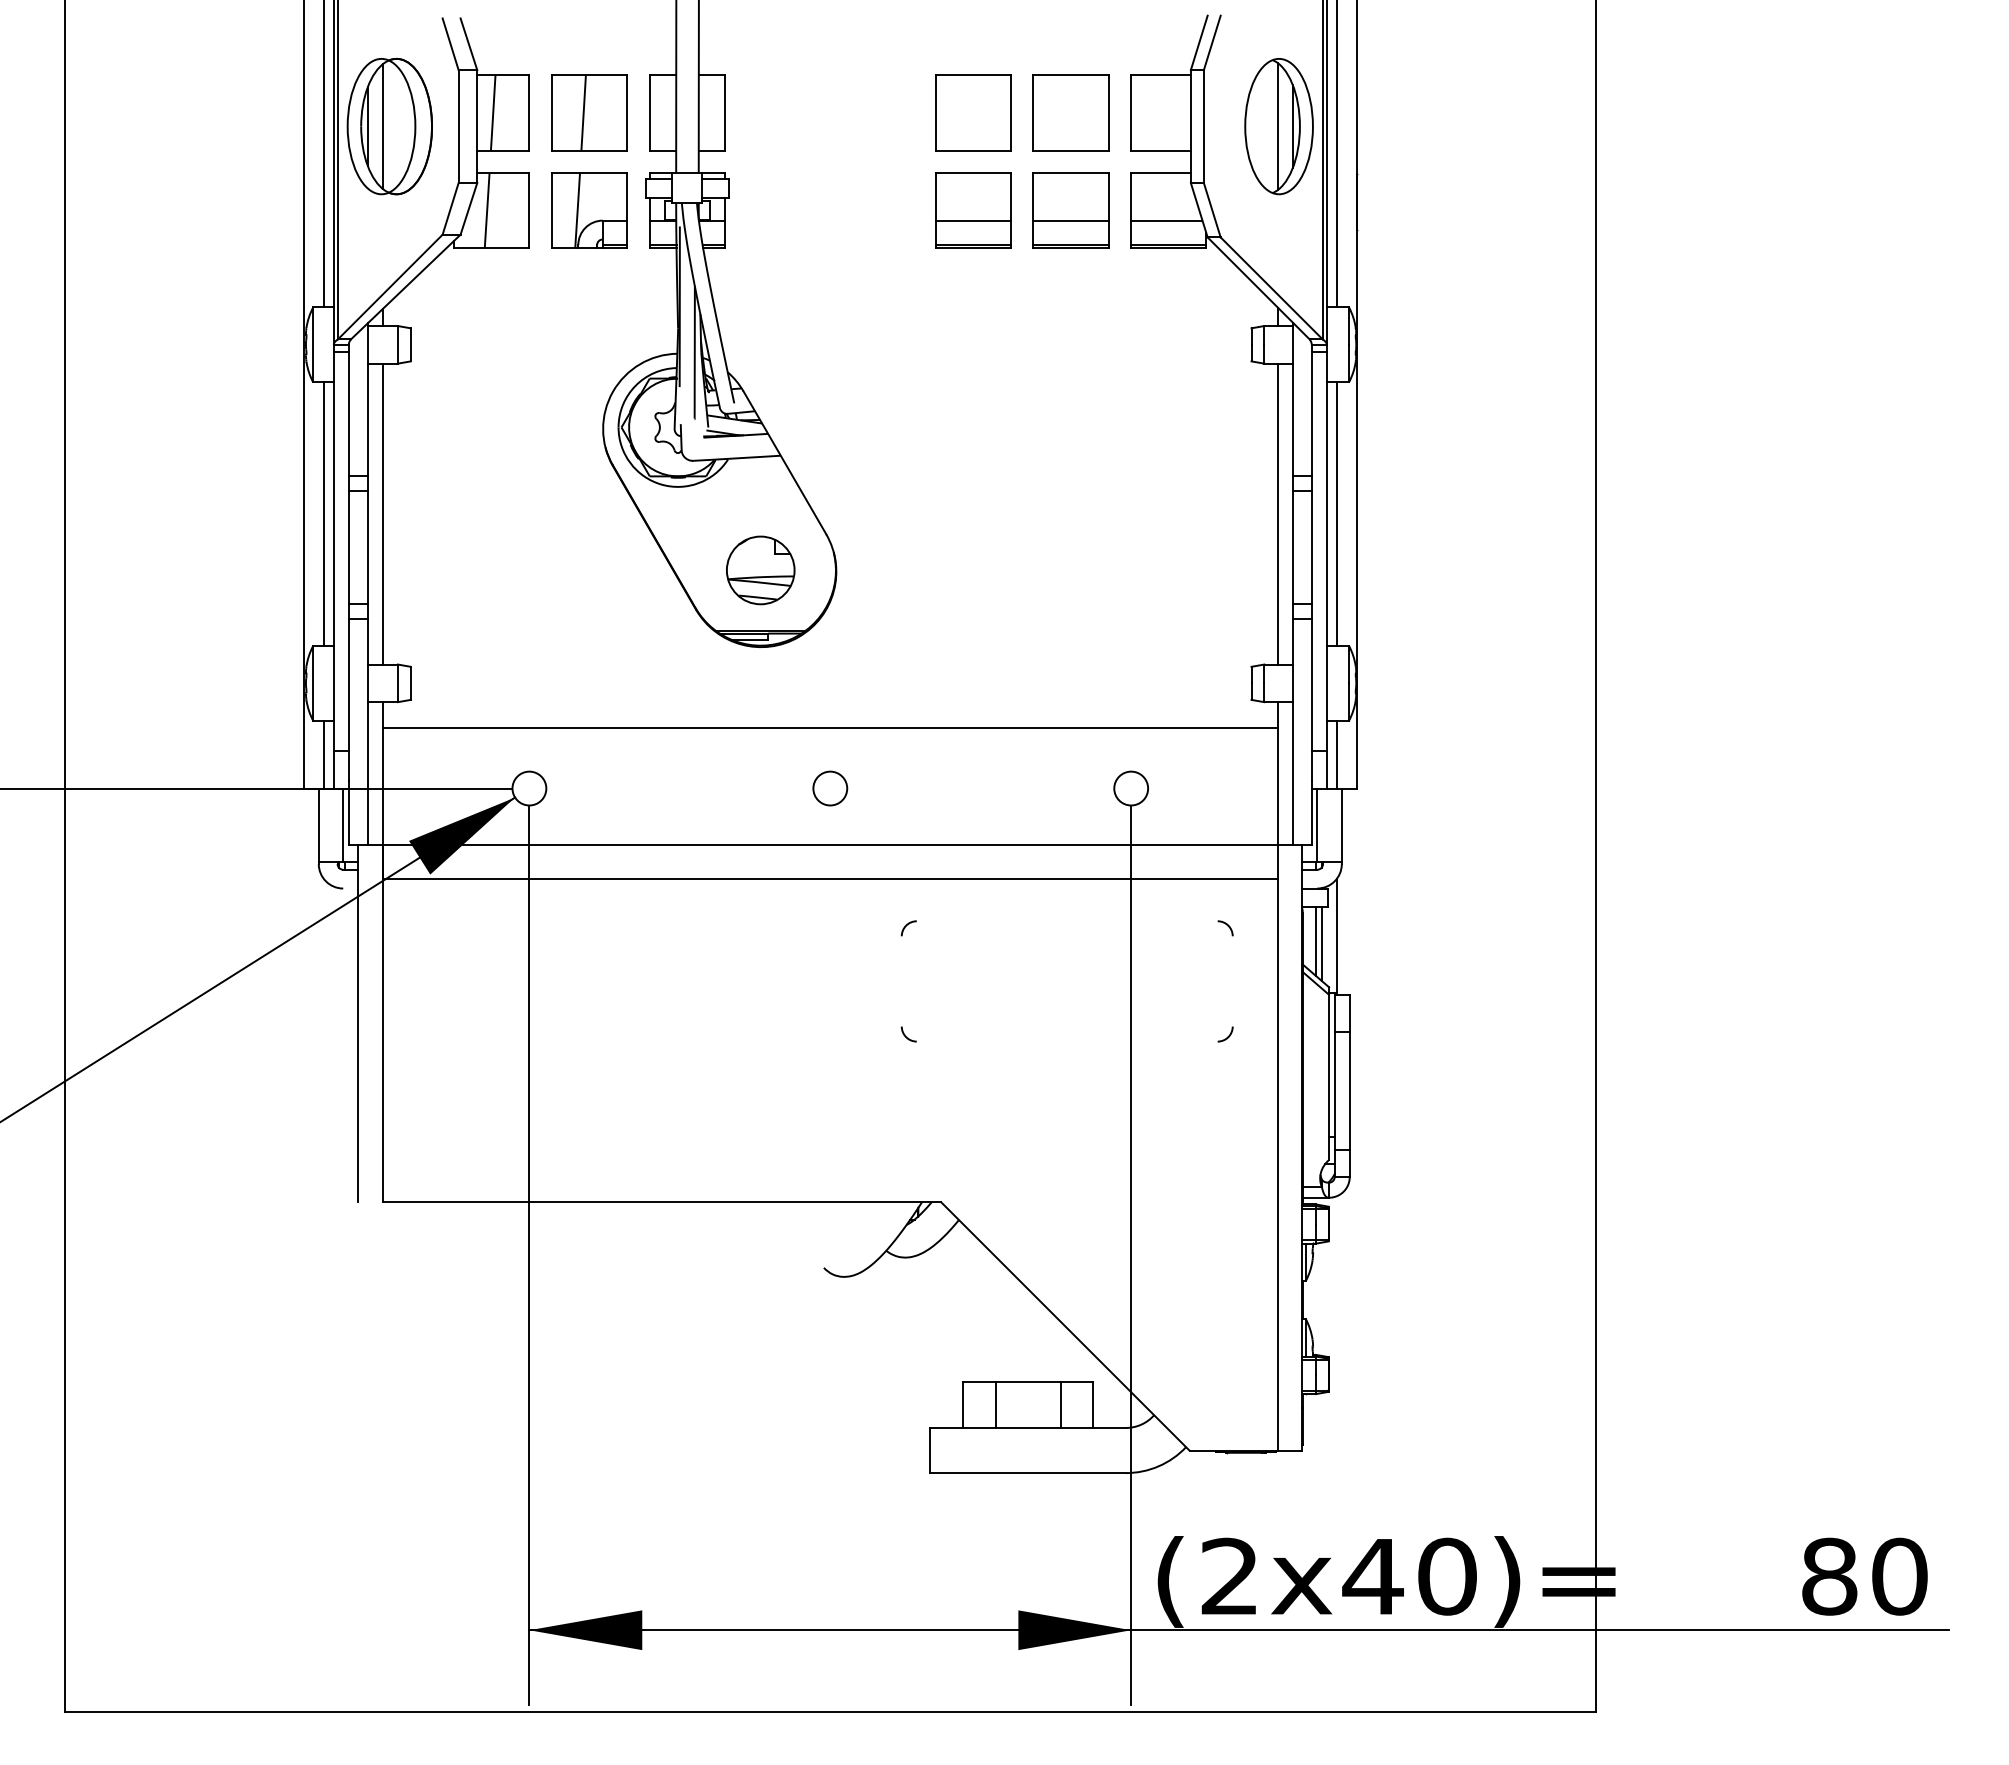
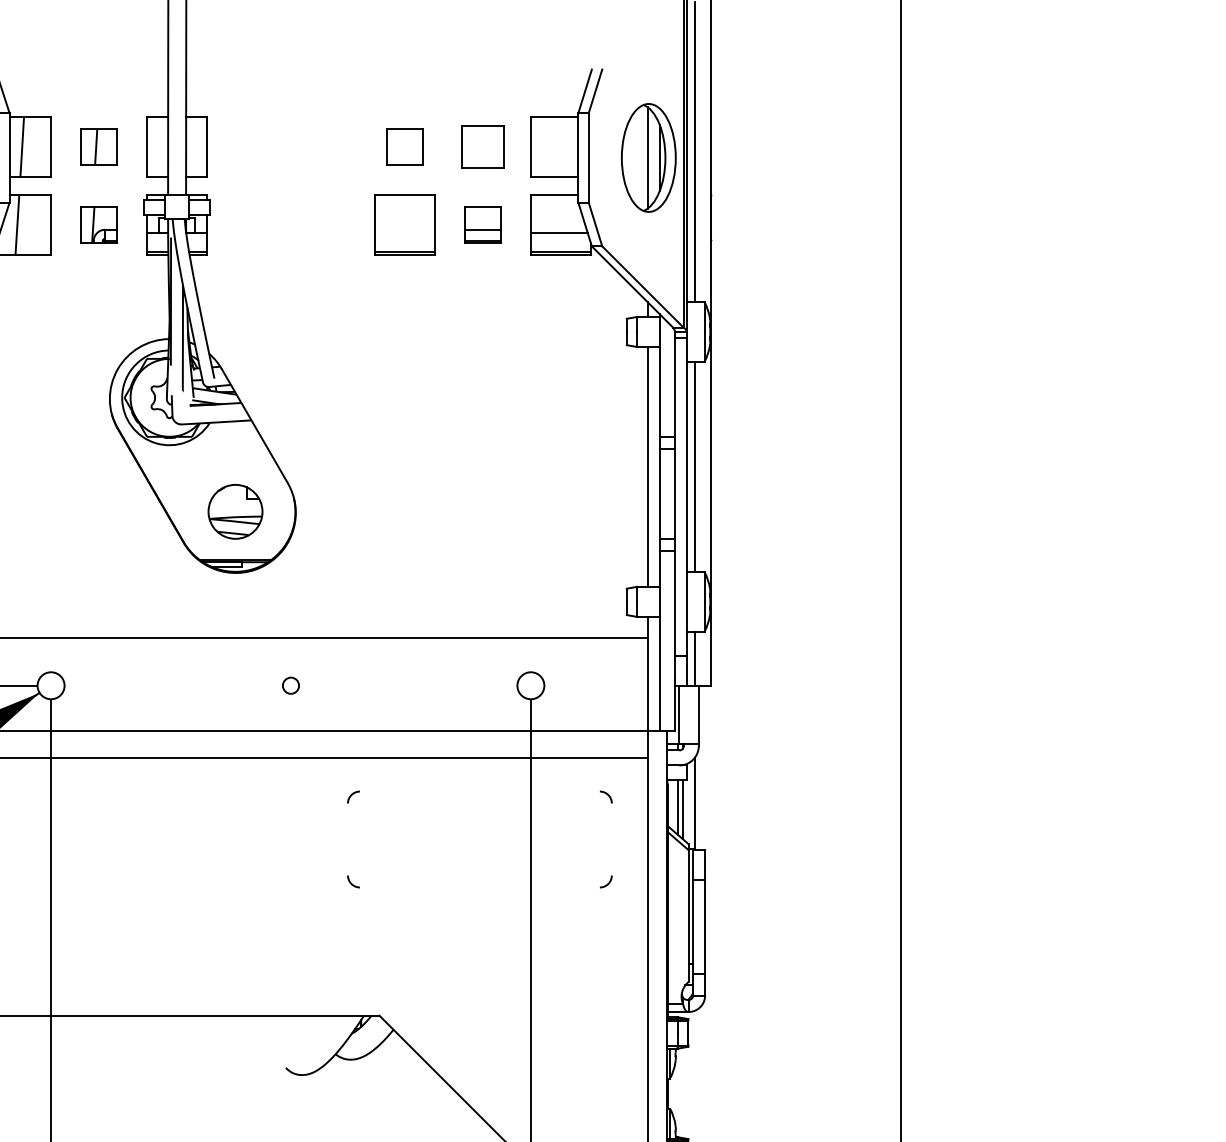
part: (589, 112) -> (98, 146), size x0.6
part: (973, 112) -> (405, 146), size x0.6
part: (1070, 112) -> (482, 146), size x0.7
part: (589, 210) -> (98, 224), size x0.6
part: (1070, 210) -> (482, 224), size x0.6
line: (972, 220) -> (404, 232), removed
circle: (830, 788) -> (291, 685), size x0.6

